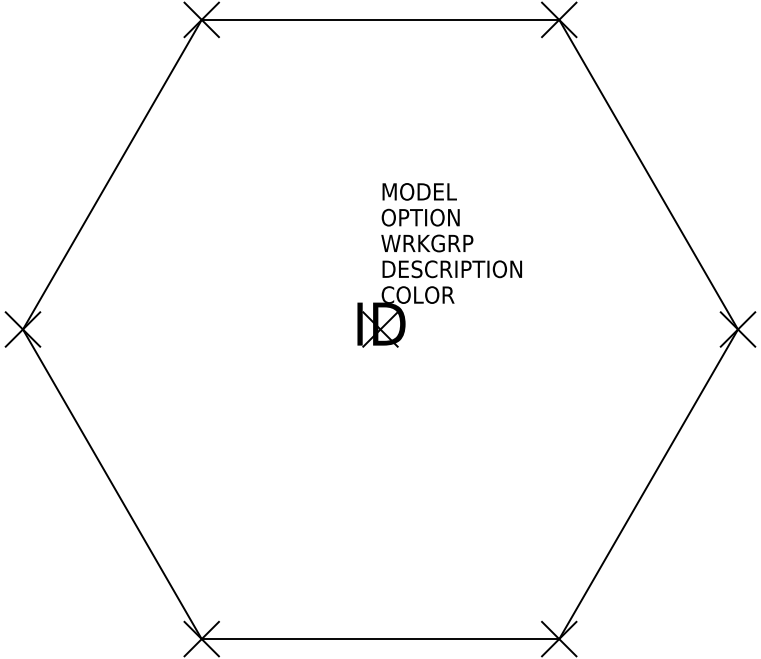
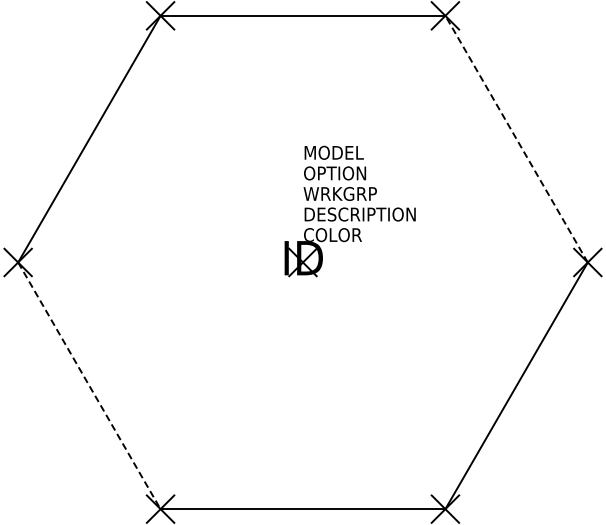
line: (648, 173) -> (516, 138), solid -> dashed
line: (112, 485) -> (89, 386), solid -> dashed

